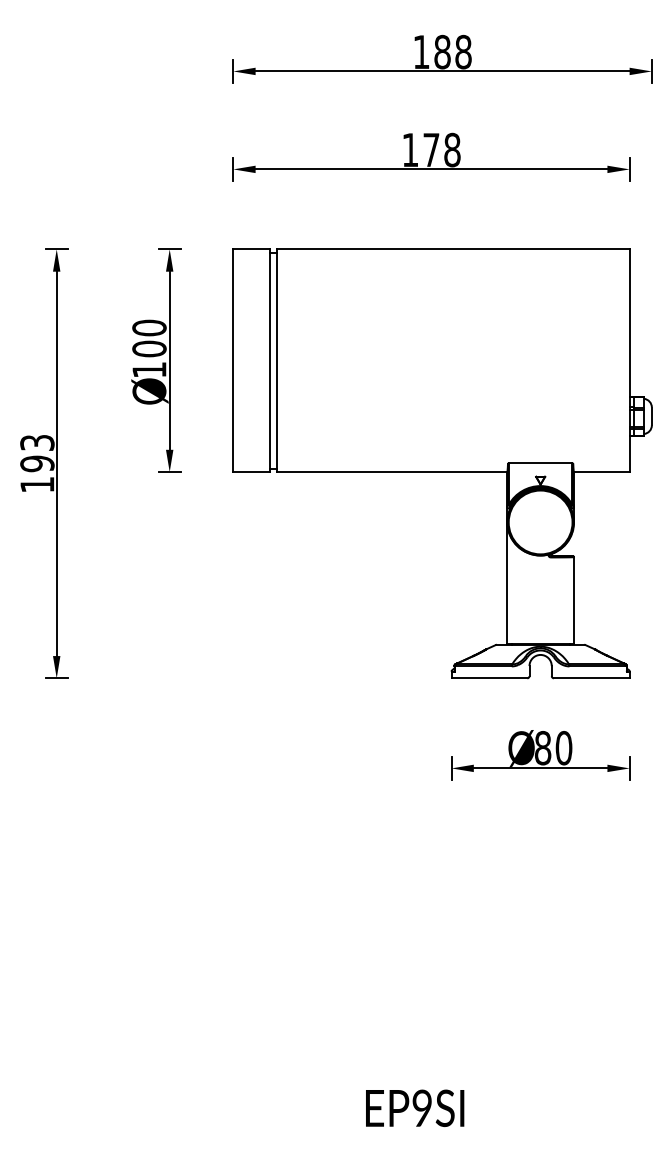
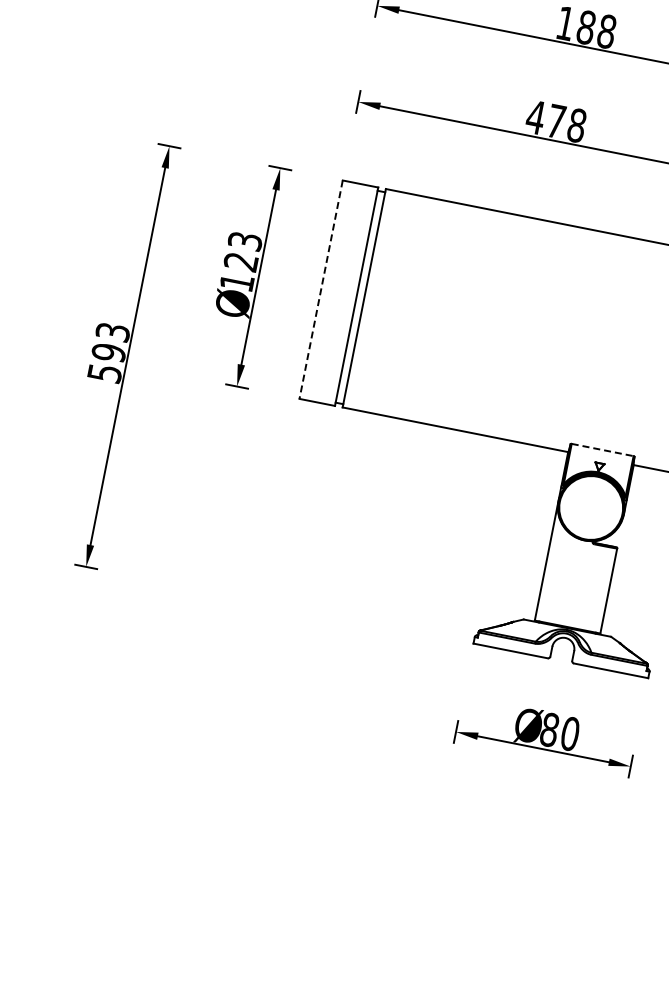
text: (410, 149) -> (535, 116), 178 -> 478
text: (149, 338) -> (243, 251), 100 -> 123
line: (233, 361) -> (321, 290), solid -> dashed
line: (540, 463) -> (602, 450), solid -> dashed
text: (37, 484) -> (104, 373), 193 -> 593

